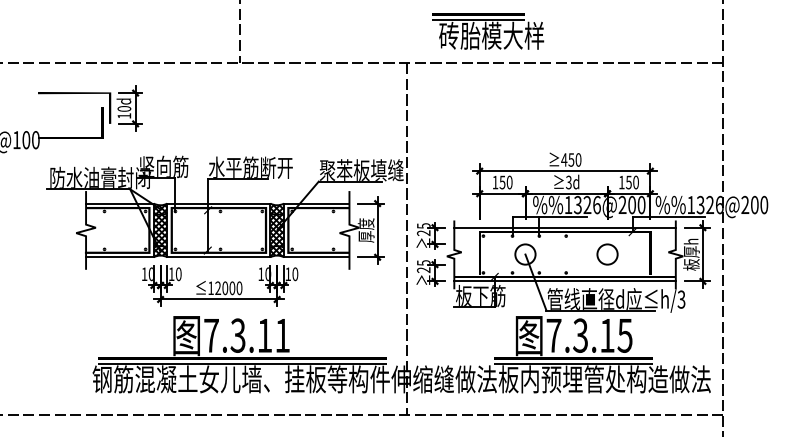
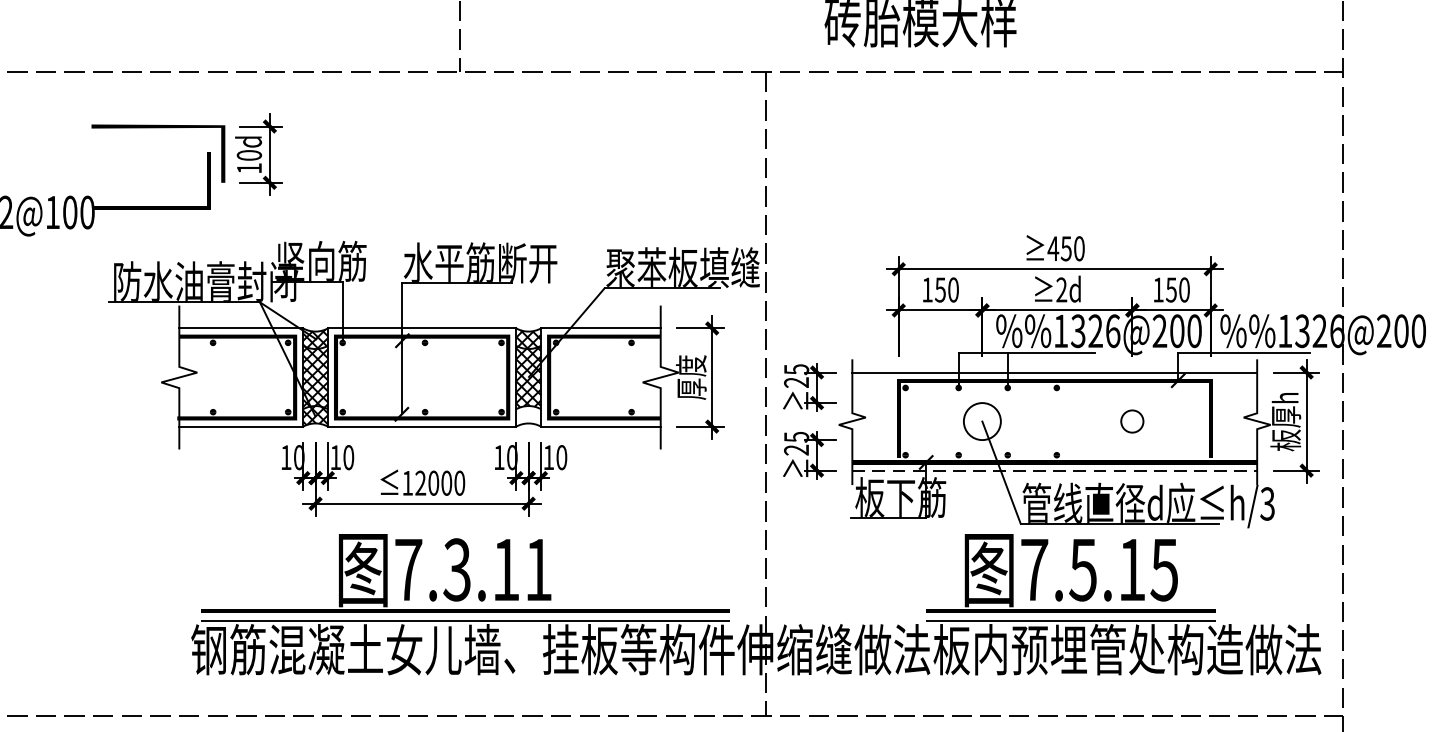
text: (568, 182) -> (1061, 289), 3d -> 2d
hatch: (276, 251) -> (527, 416), removed
circle: (607, 254) -> (1132, 421), size x0.6
line: (565, 281) -> (1055, 470), solid -> dashed
text: (580, 335) -> (1082, 569), 7.3.15 -> 7.5.15

